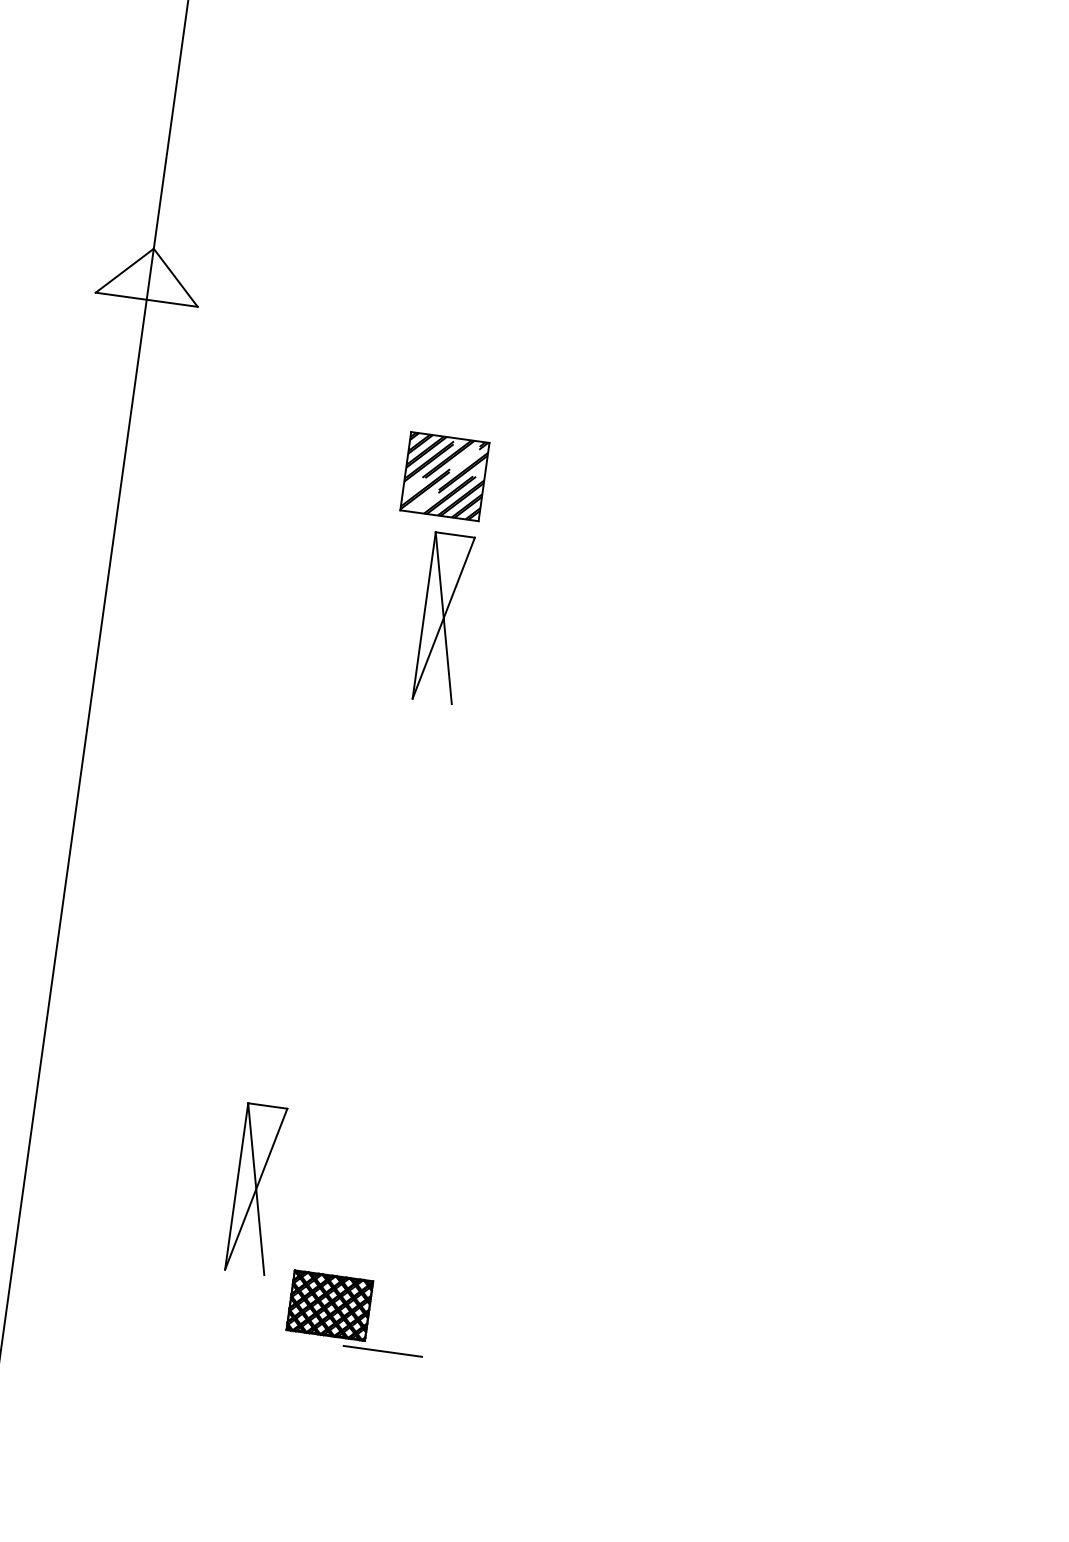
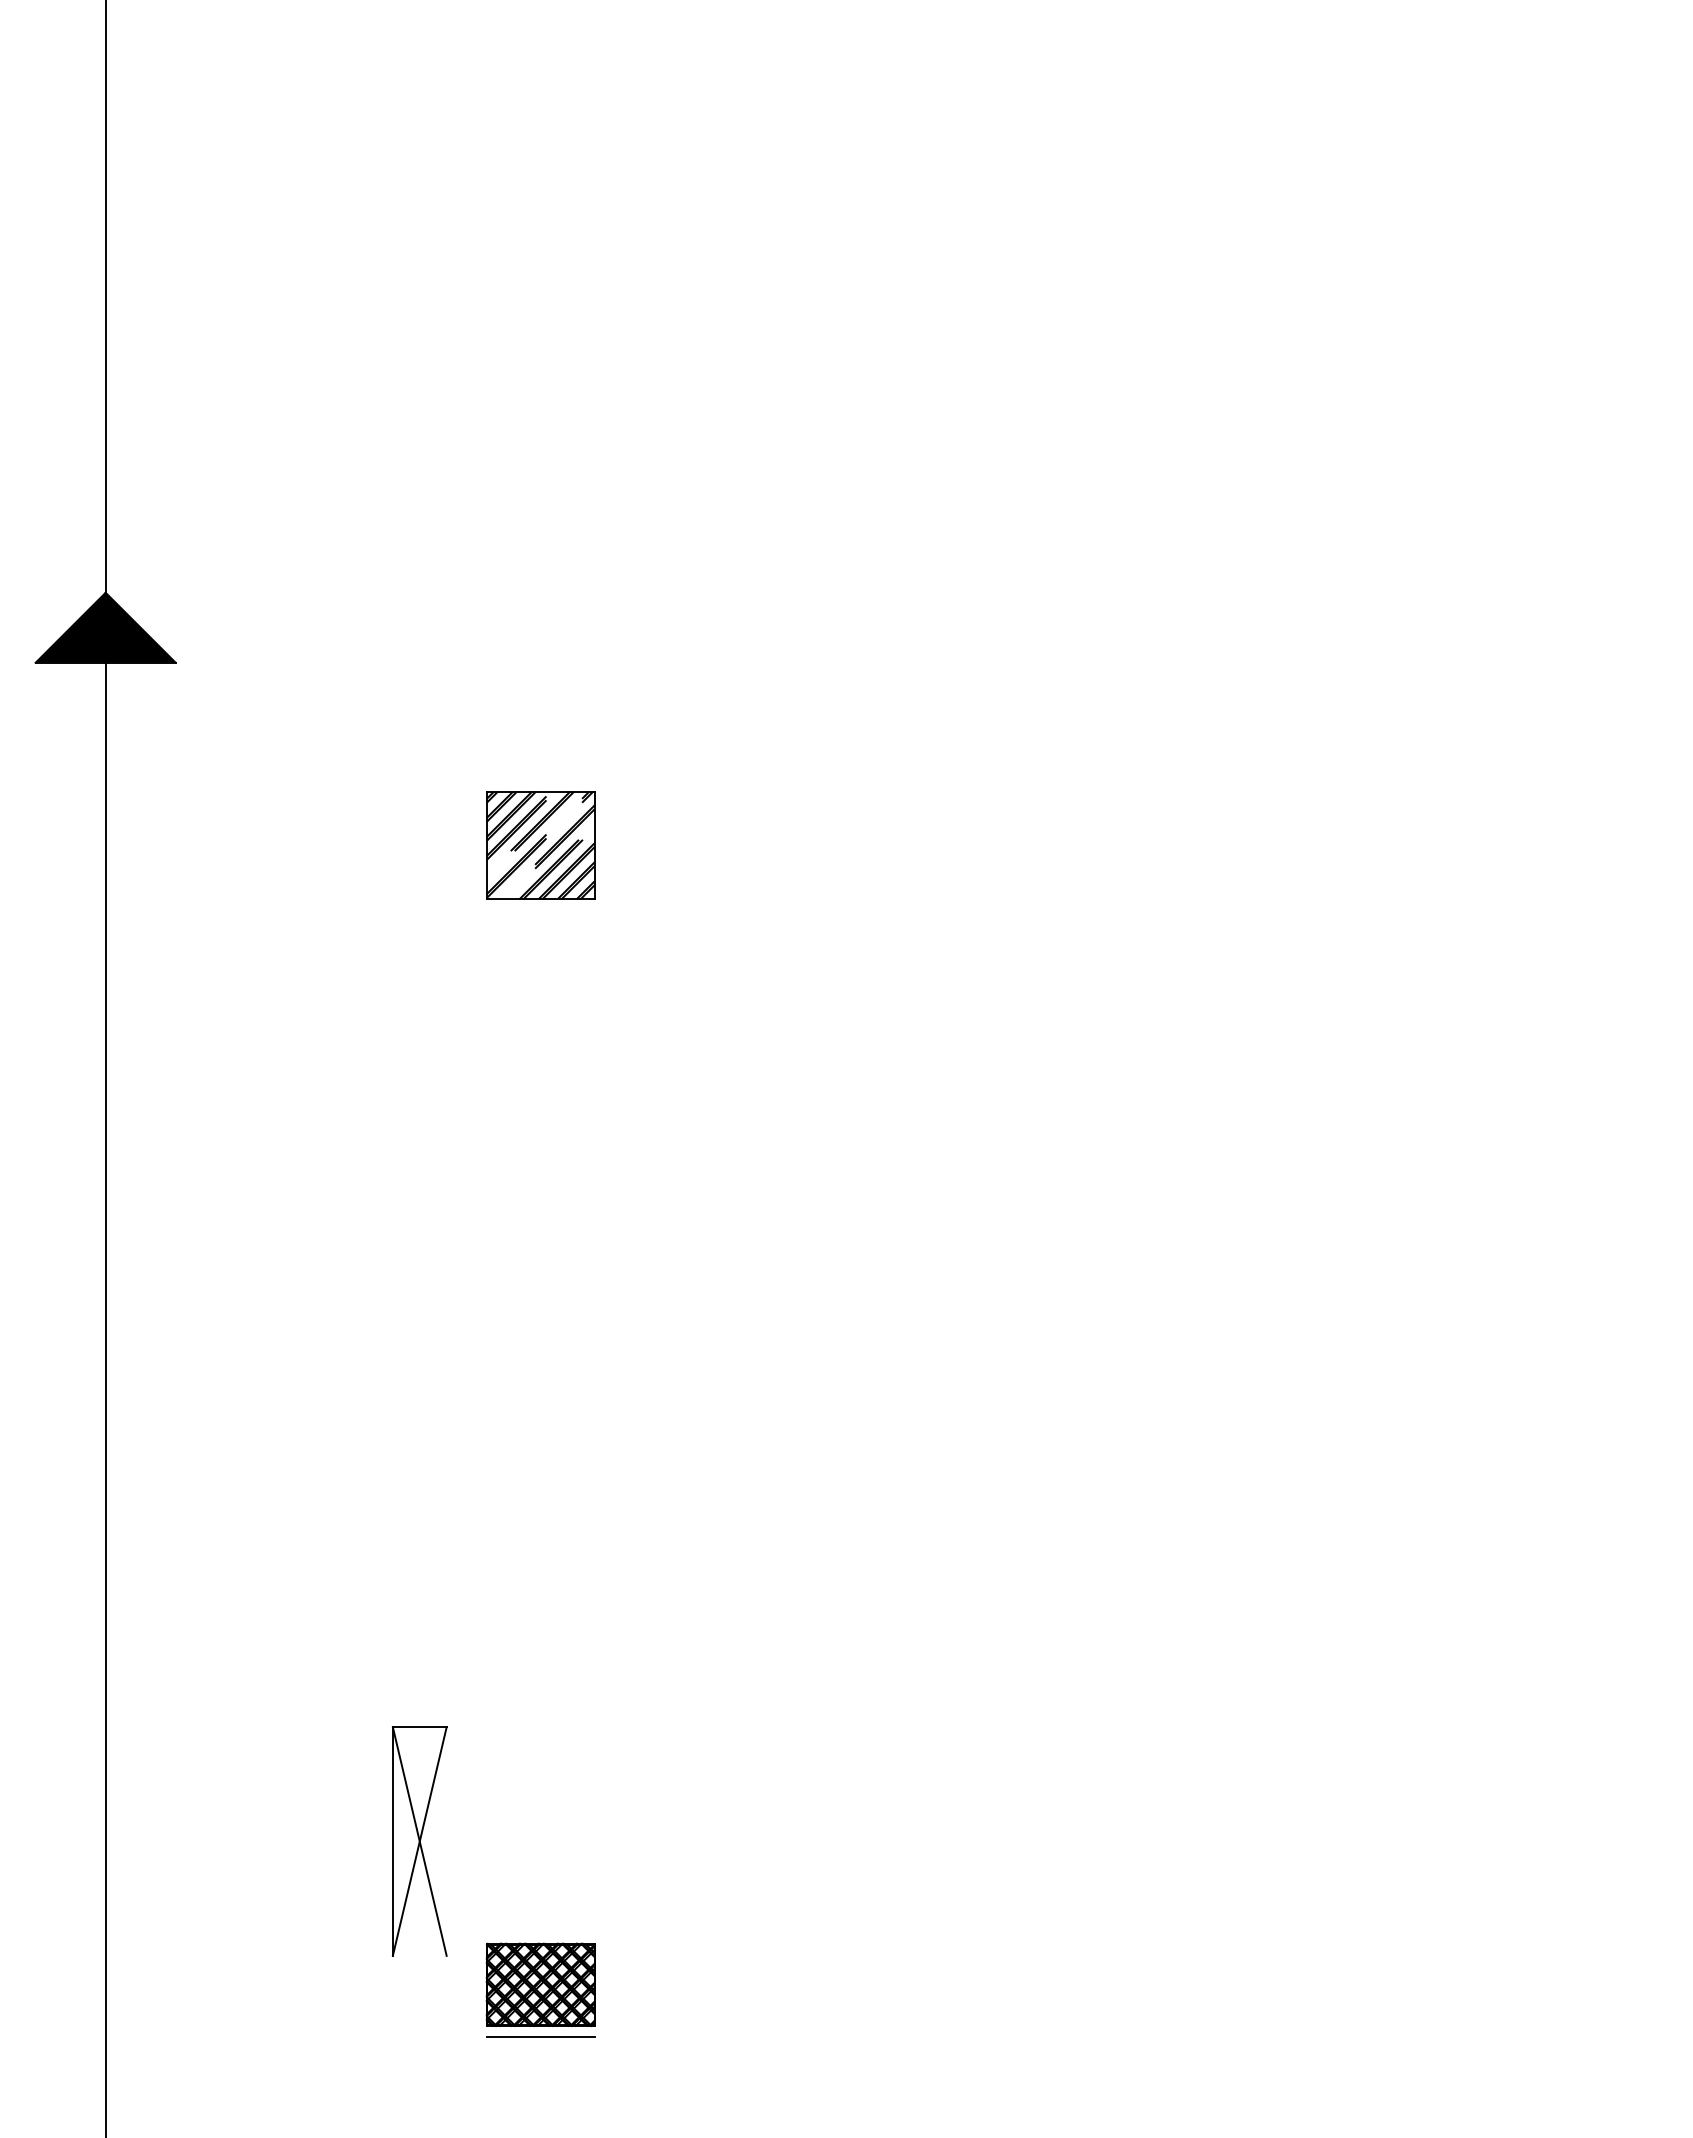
fill: (150, 274) -> (105, 627), added
part: (443, 618) -> (565, 1036), removed
line: (382, 1351) -> (540, 2036), moved

